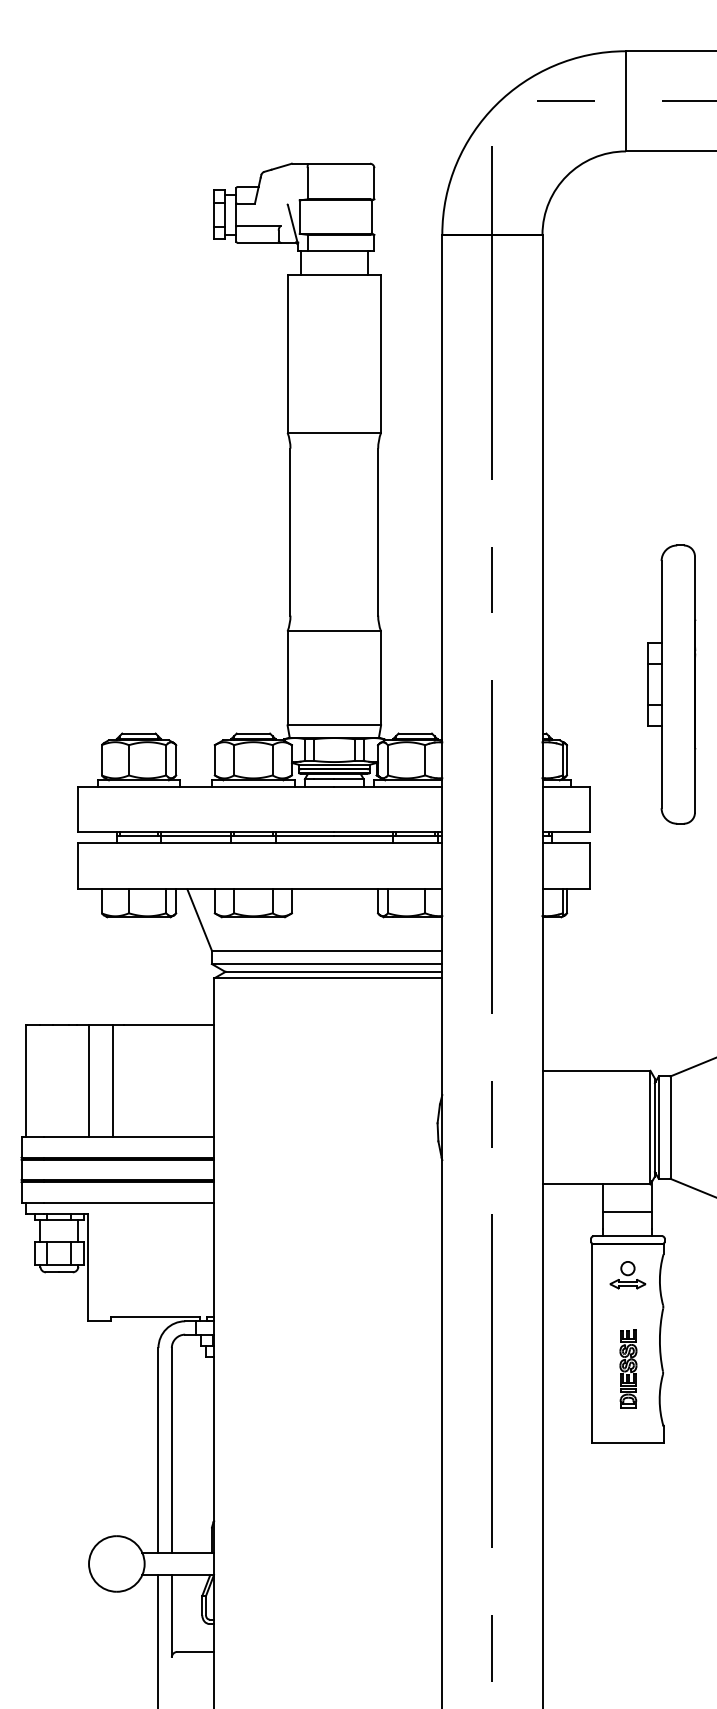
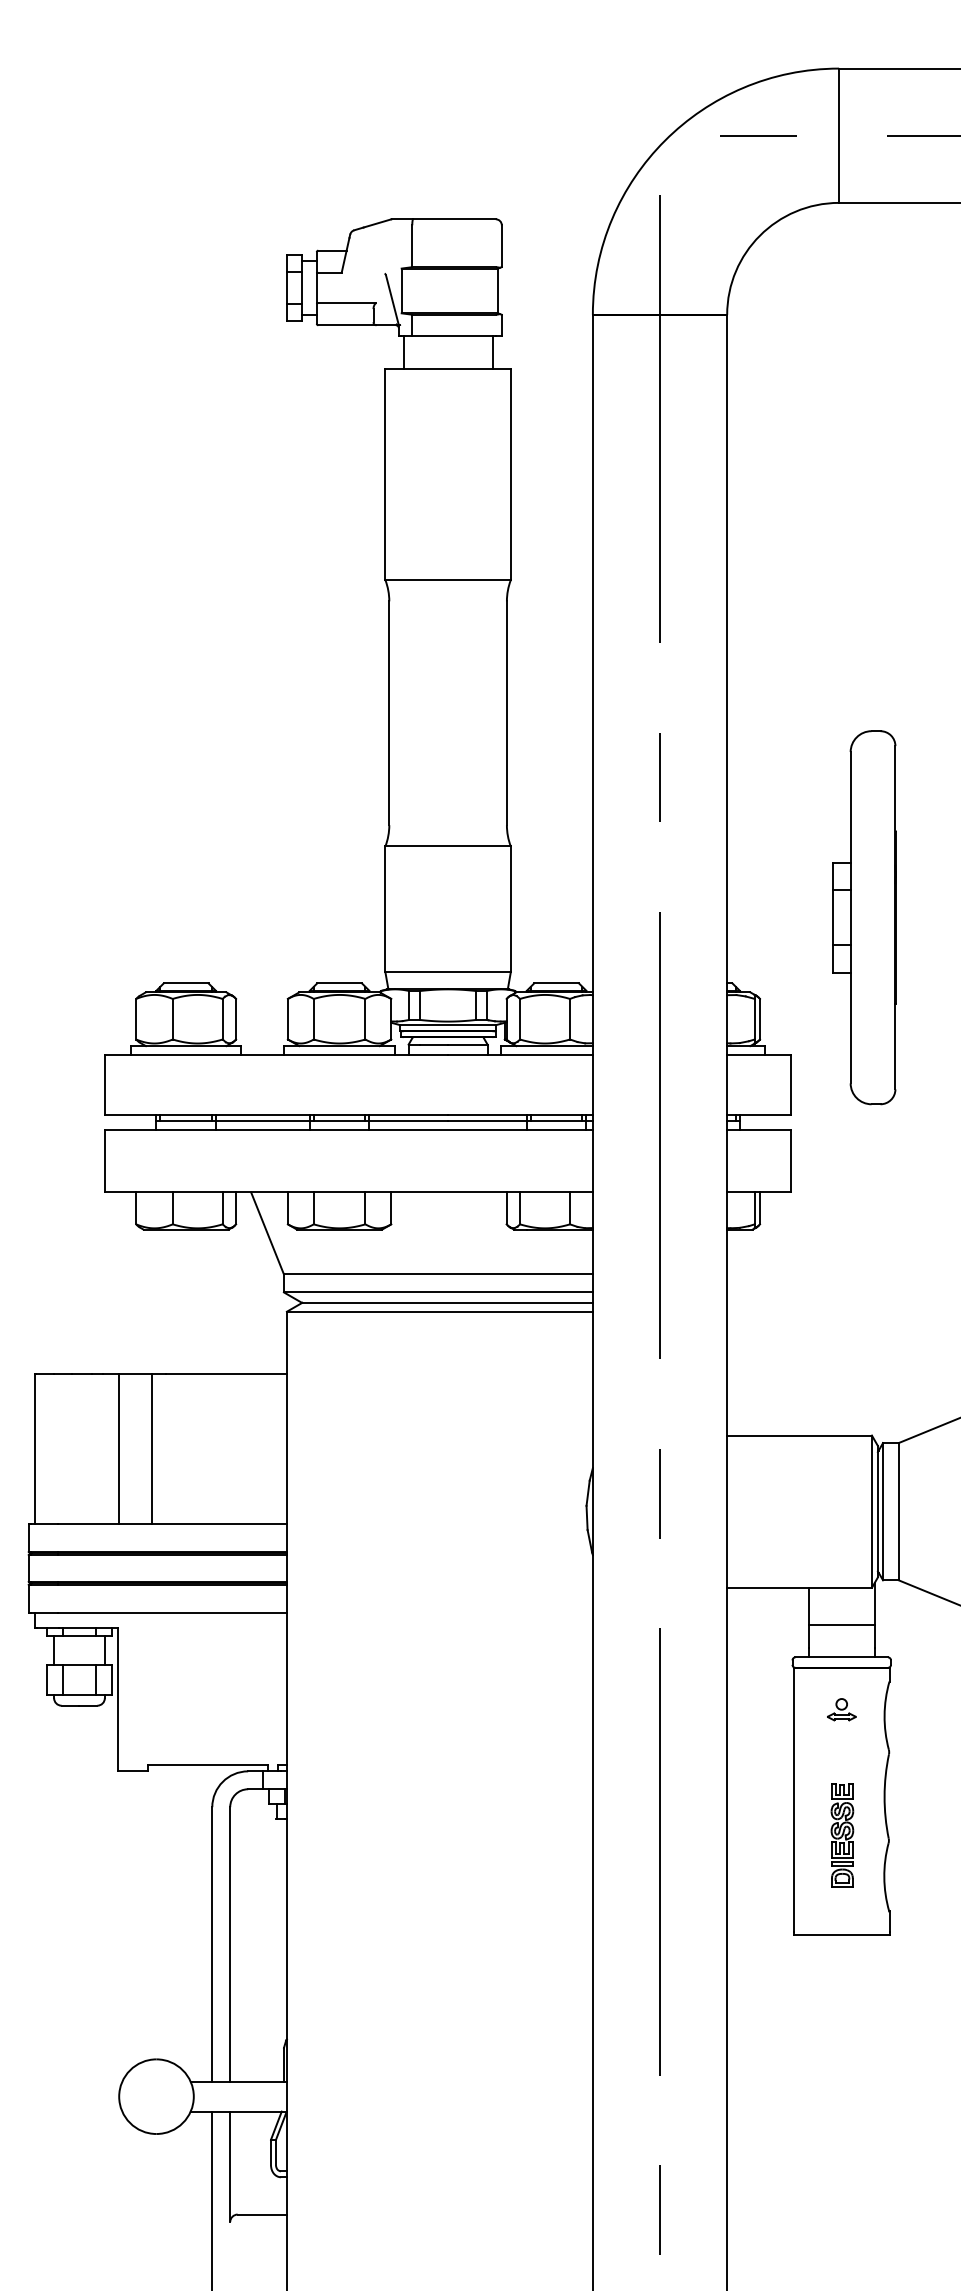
part: (671, 684) -> (863, 917), moved
part: (627, 1275) -> (841, 1709), size x0.6

